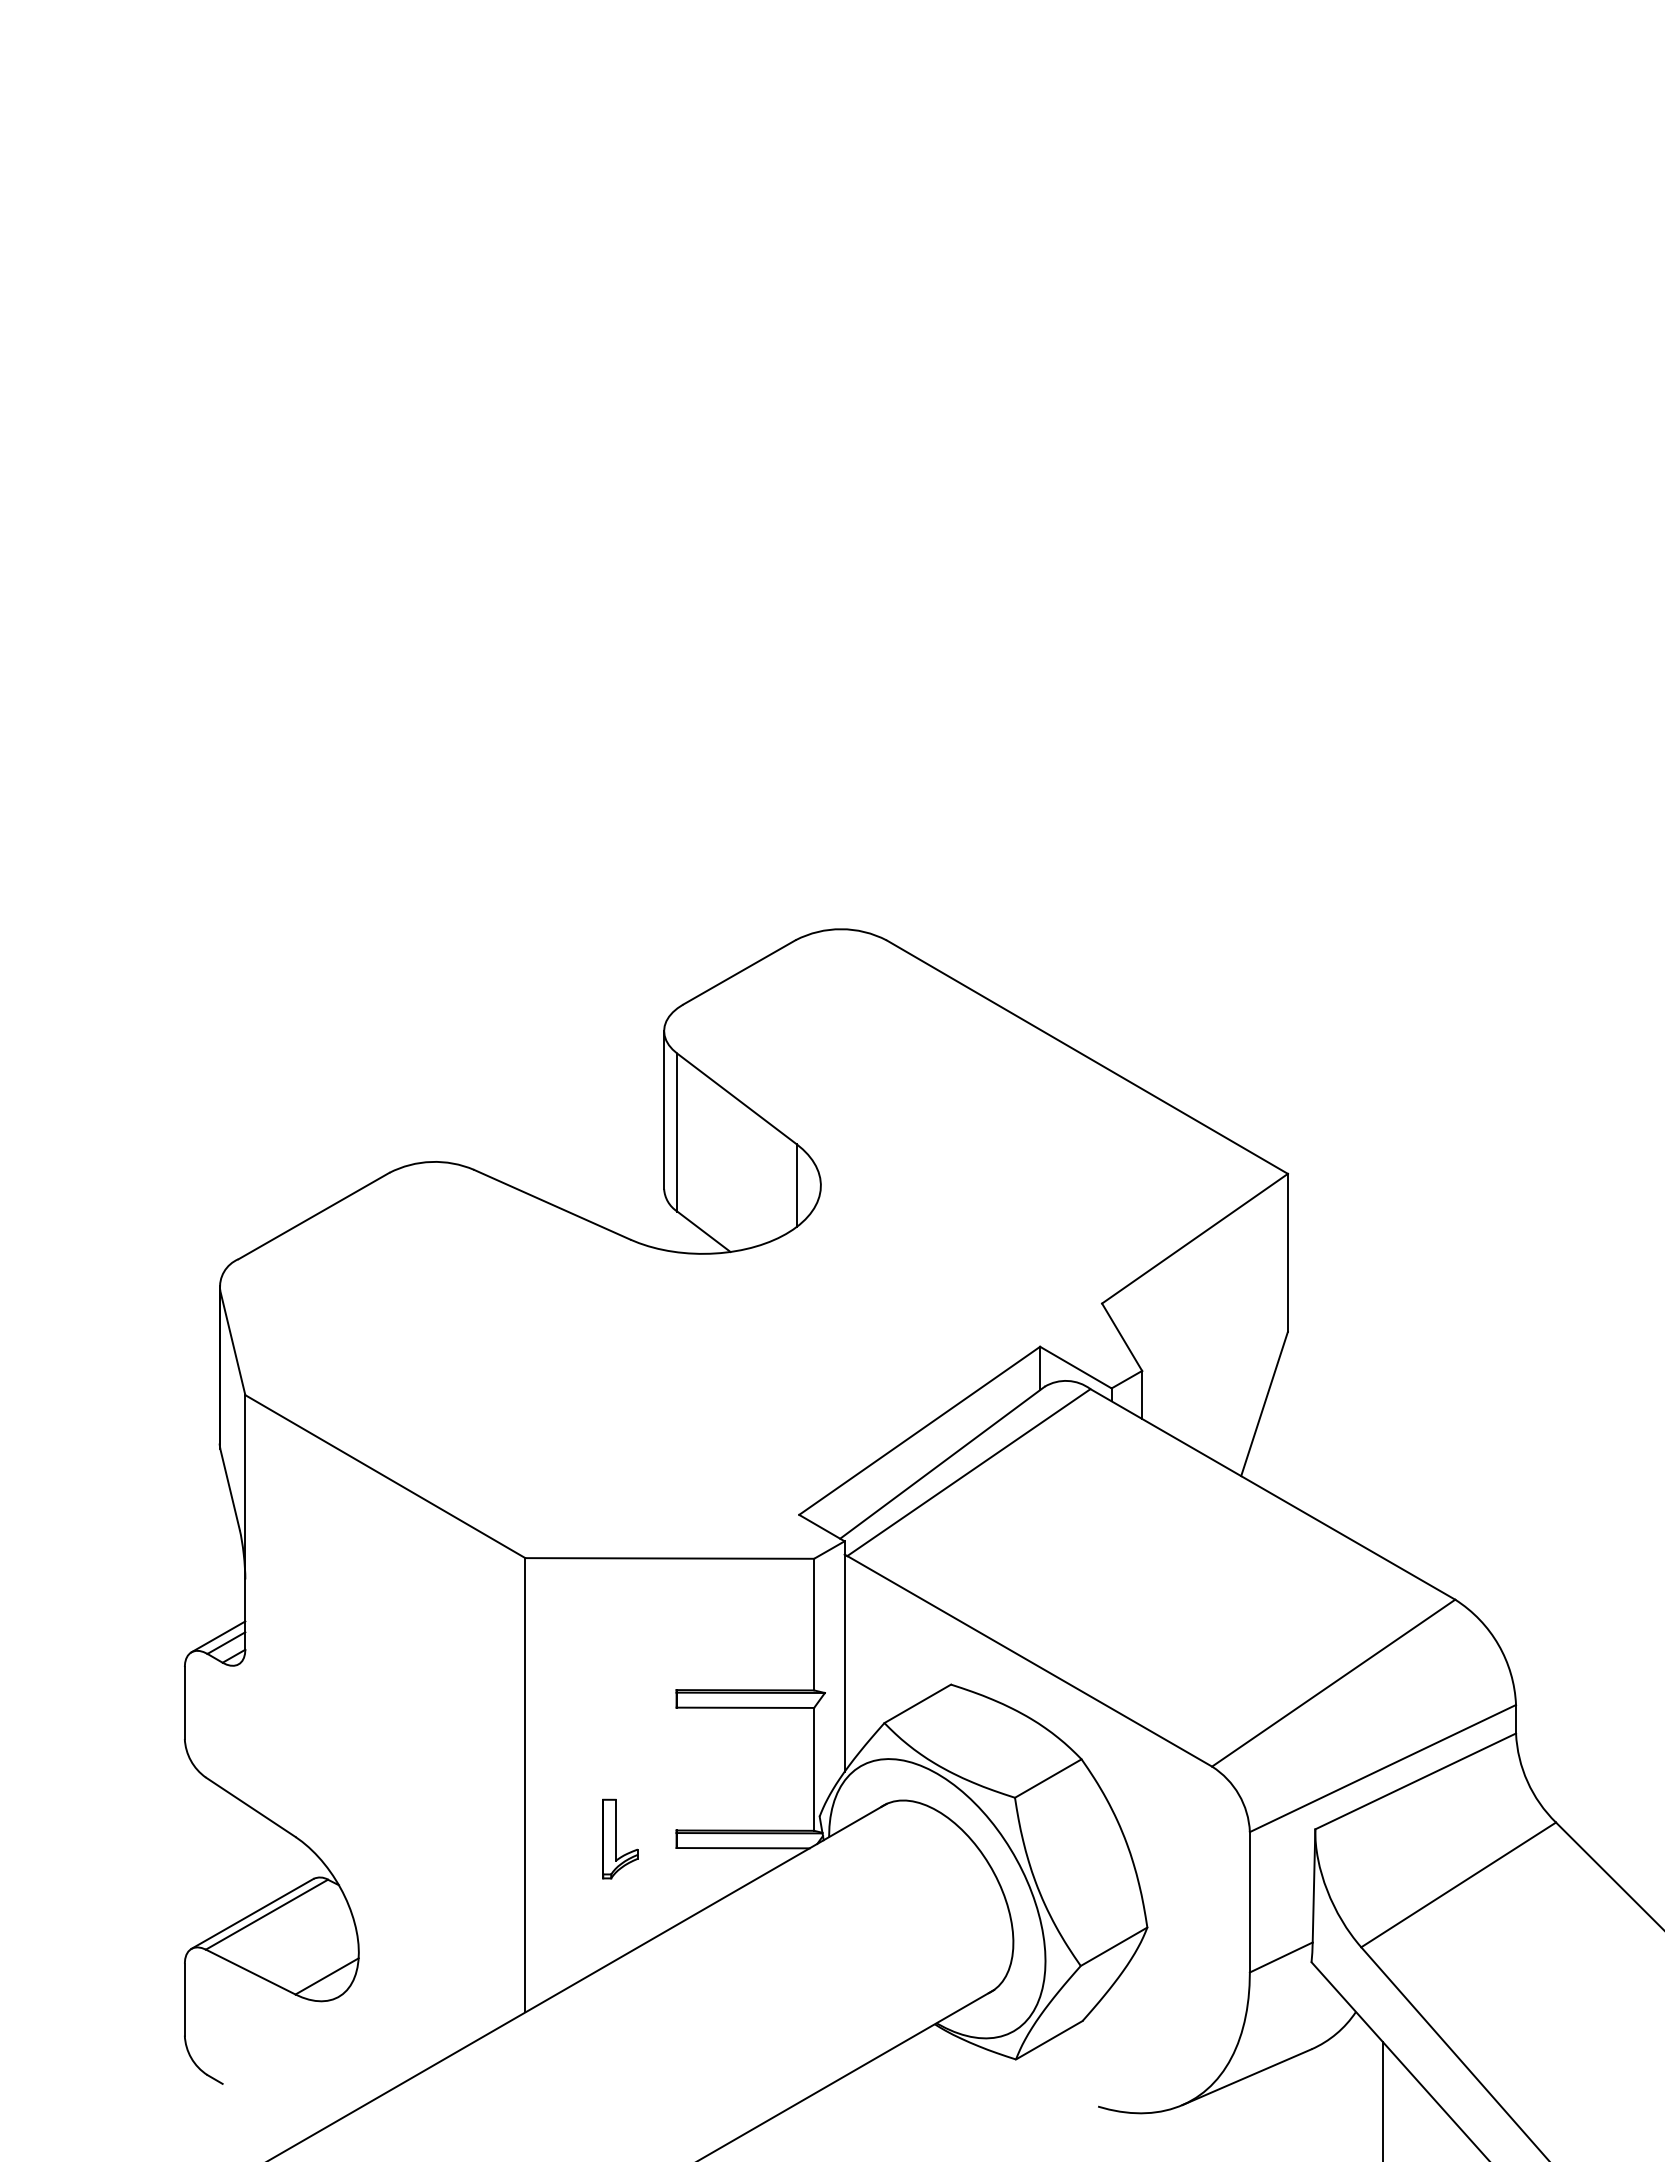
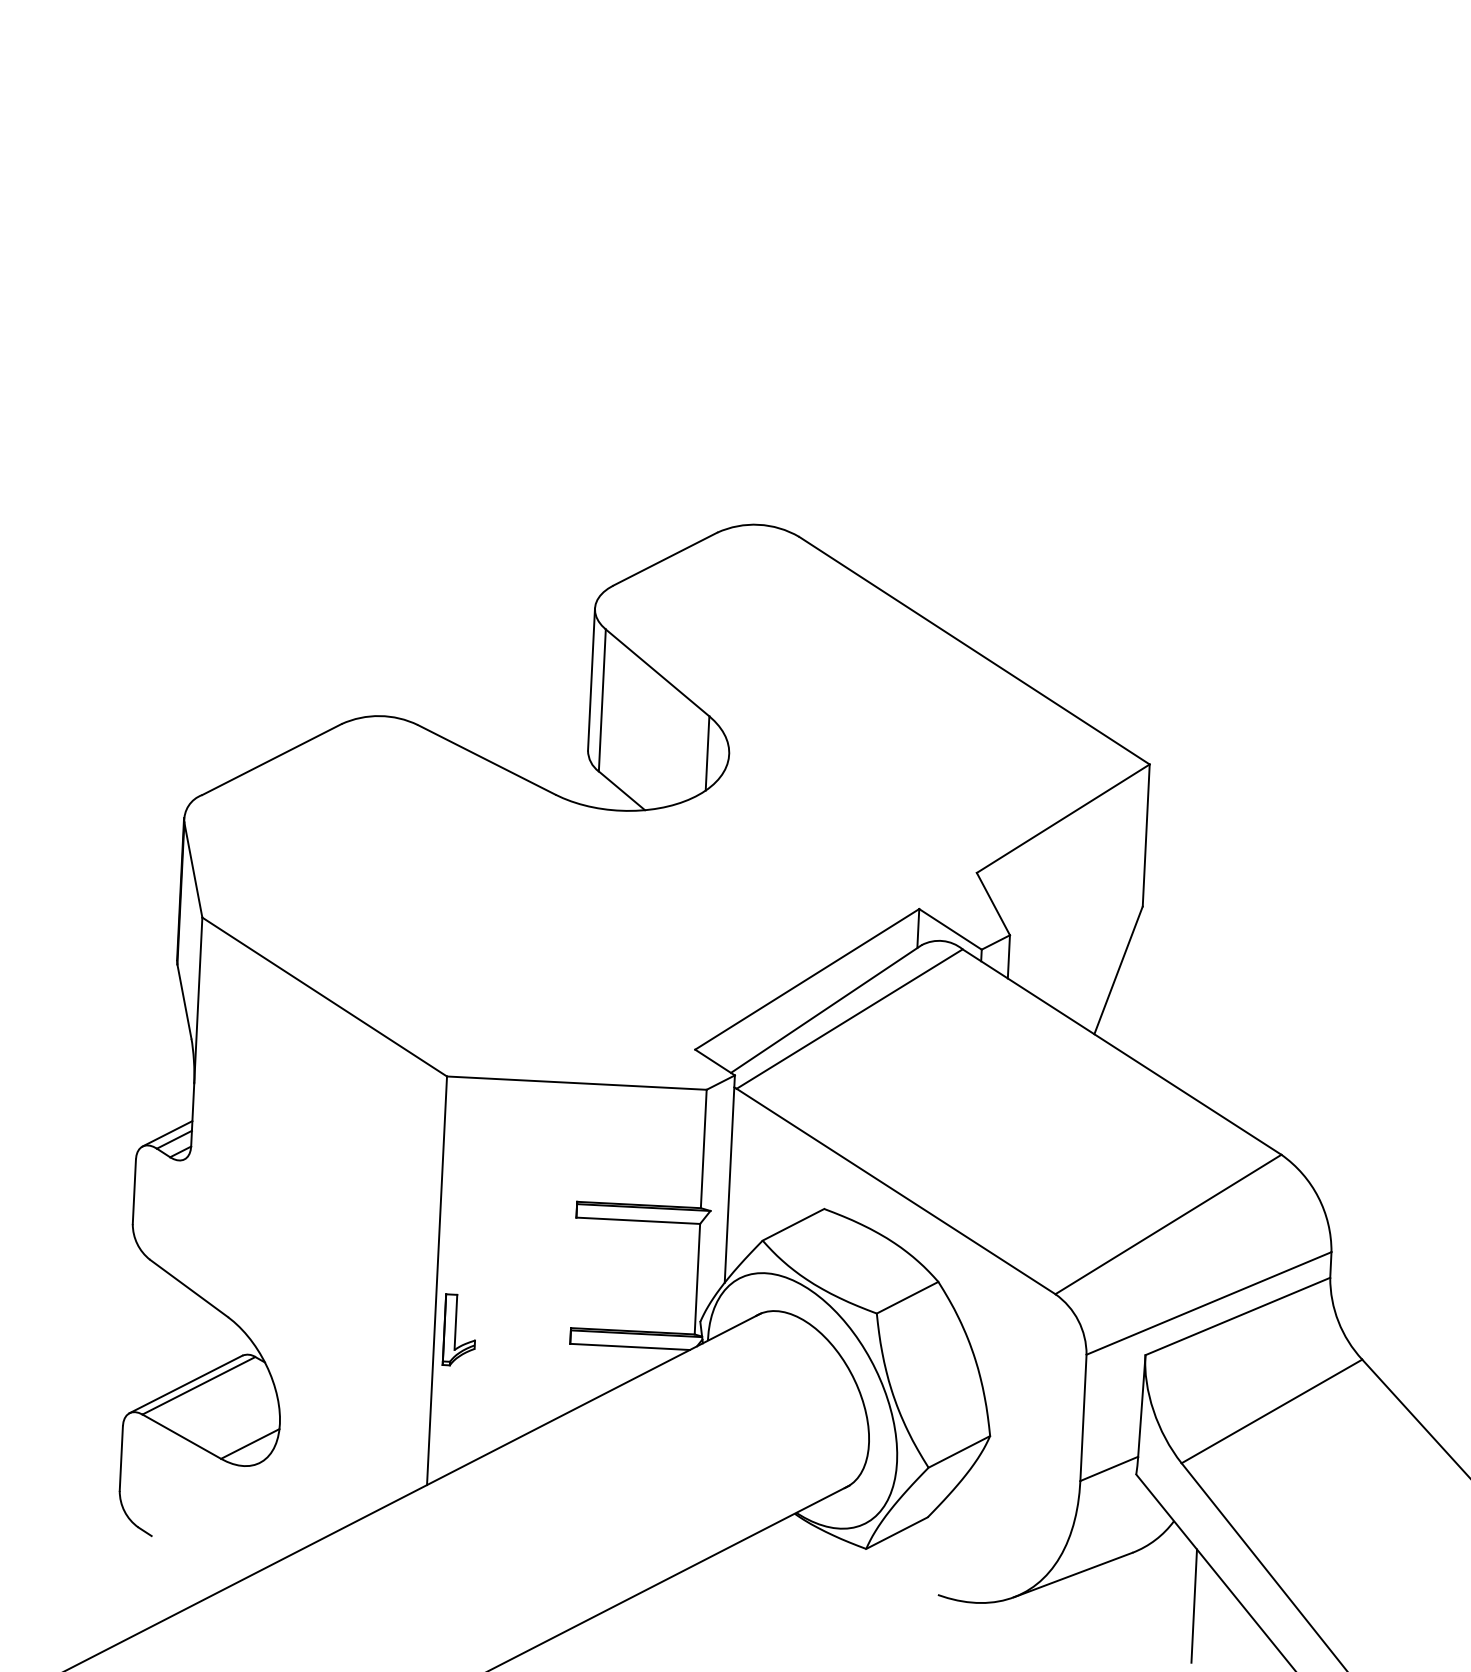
part: (620, 1838) -> (459, 1329), moved

